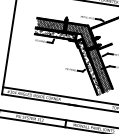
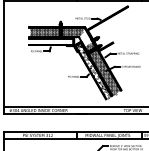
hatch: (54, 34) -> (50, 41), removed
hatch: (87, 35) -> (85, 37), removed

